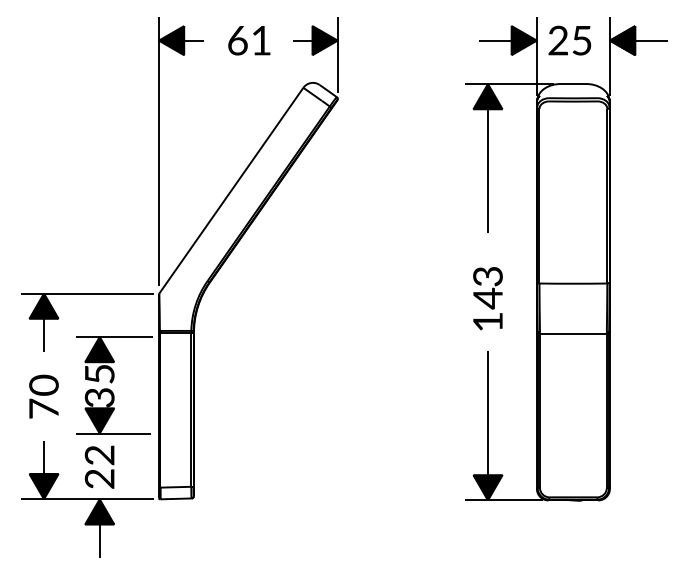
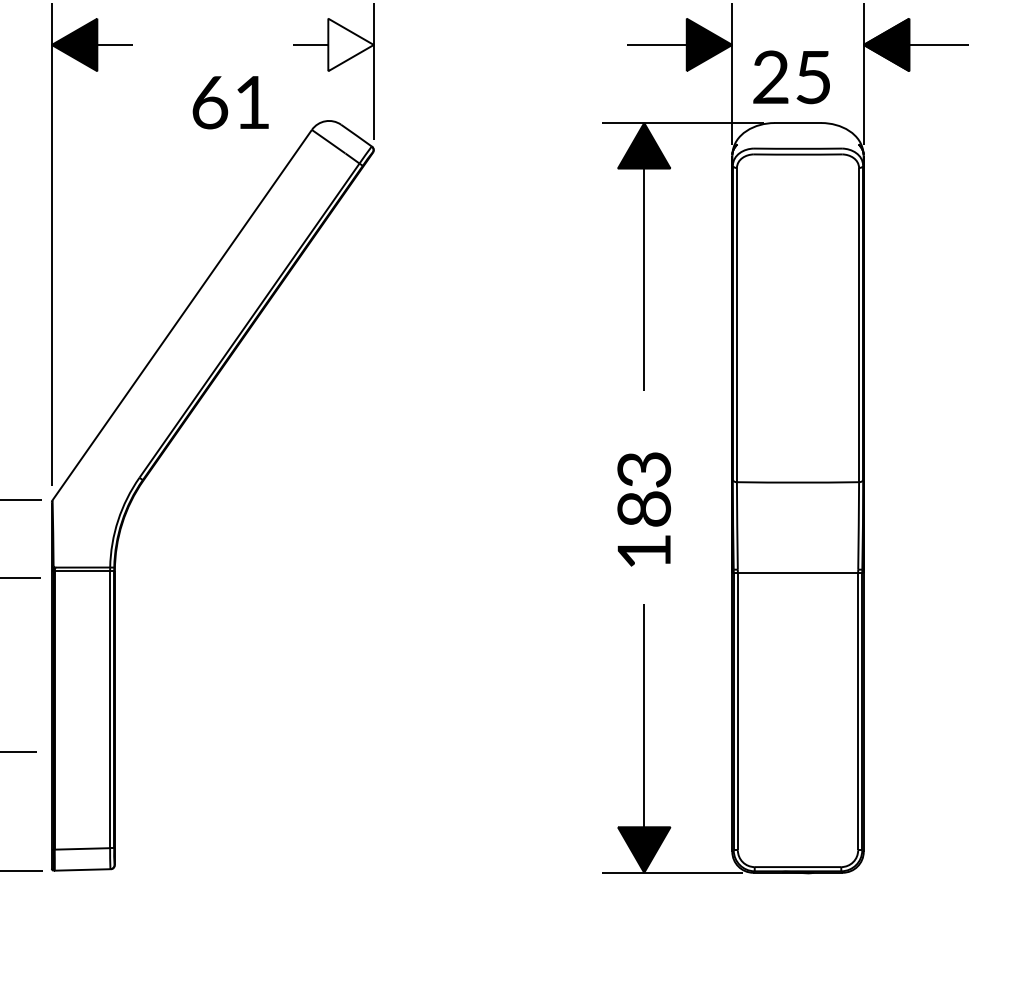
text: (249, 40) -> (231, 102), moved
fill: (324, 40) -> (349, 44), removed
text: (569, 40) -> (790, 77), moved
text: (487, 298) -> (643, 509), 14 -> 18

